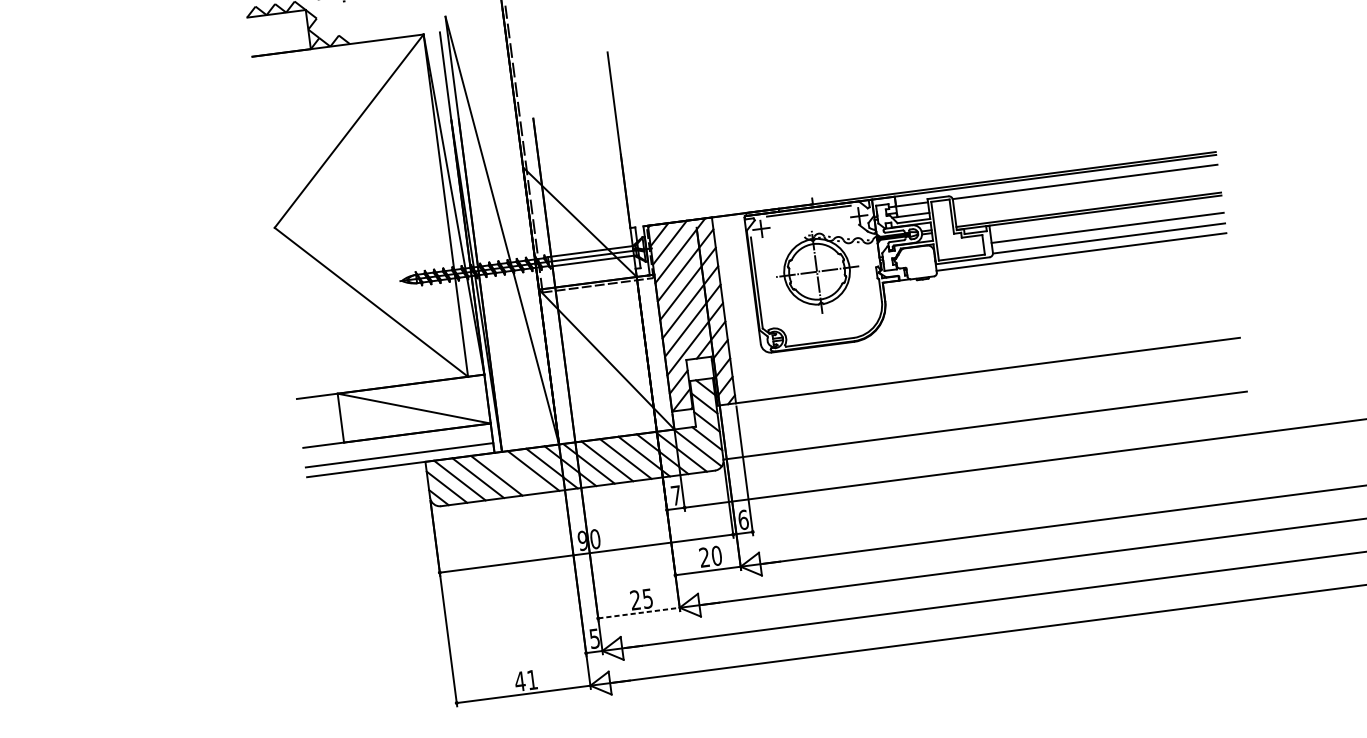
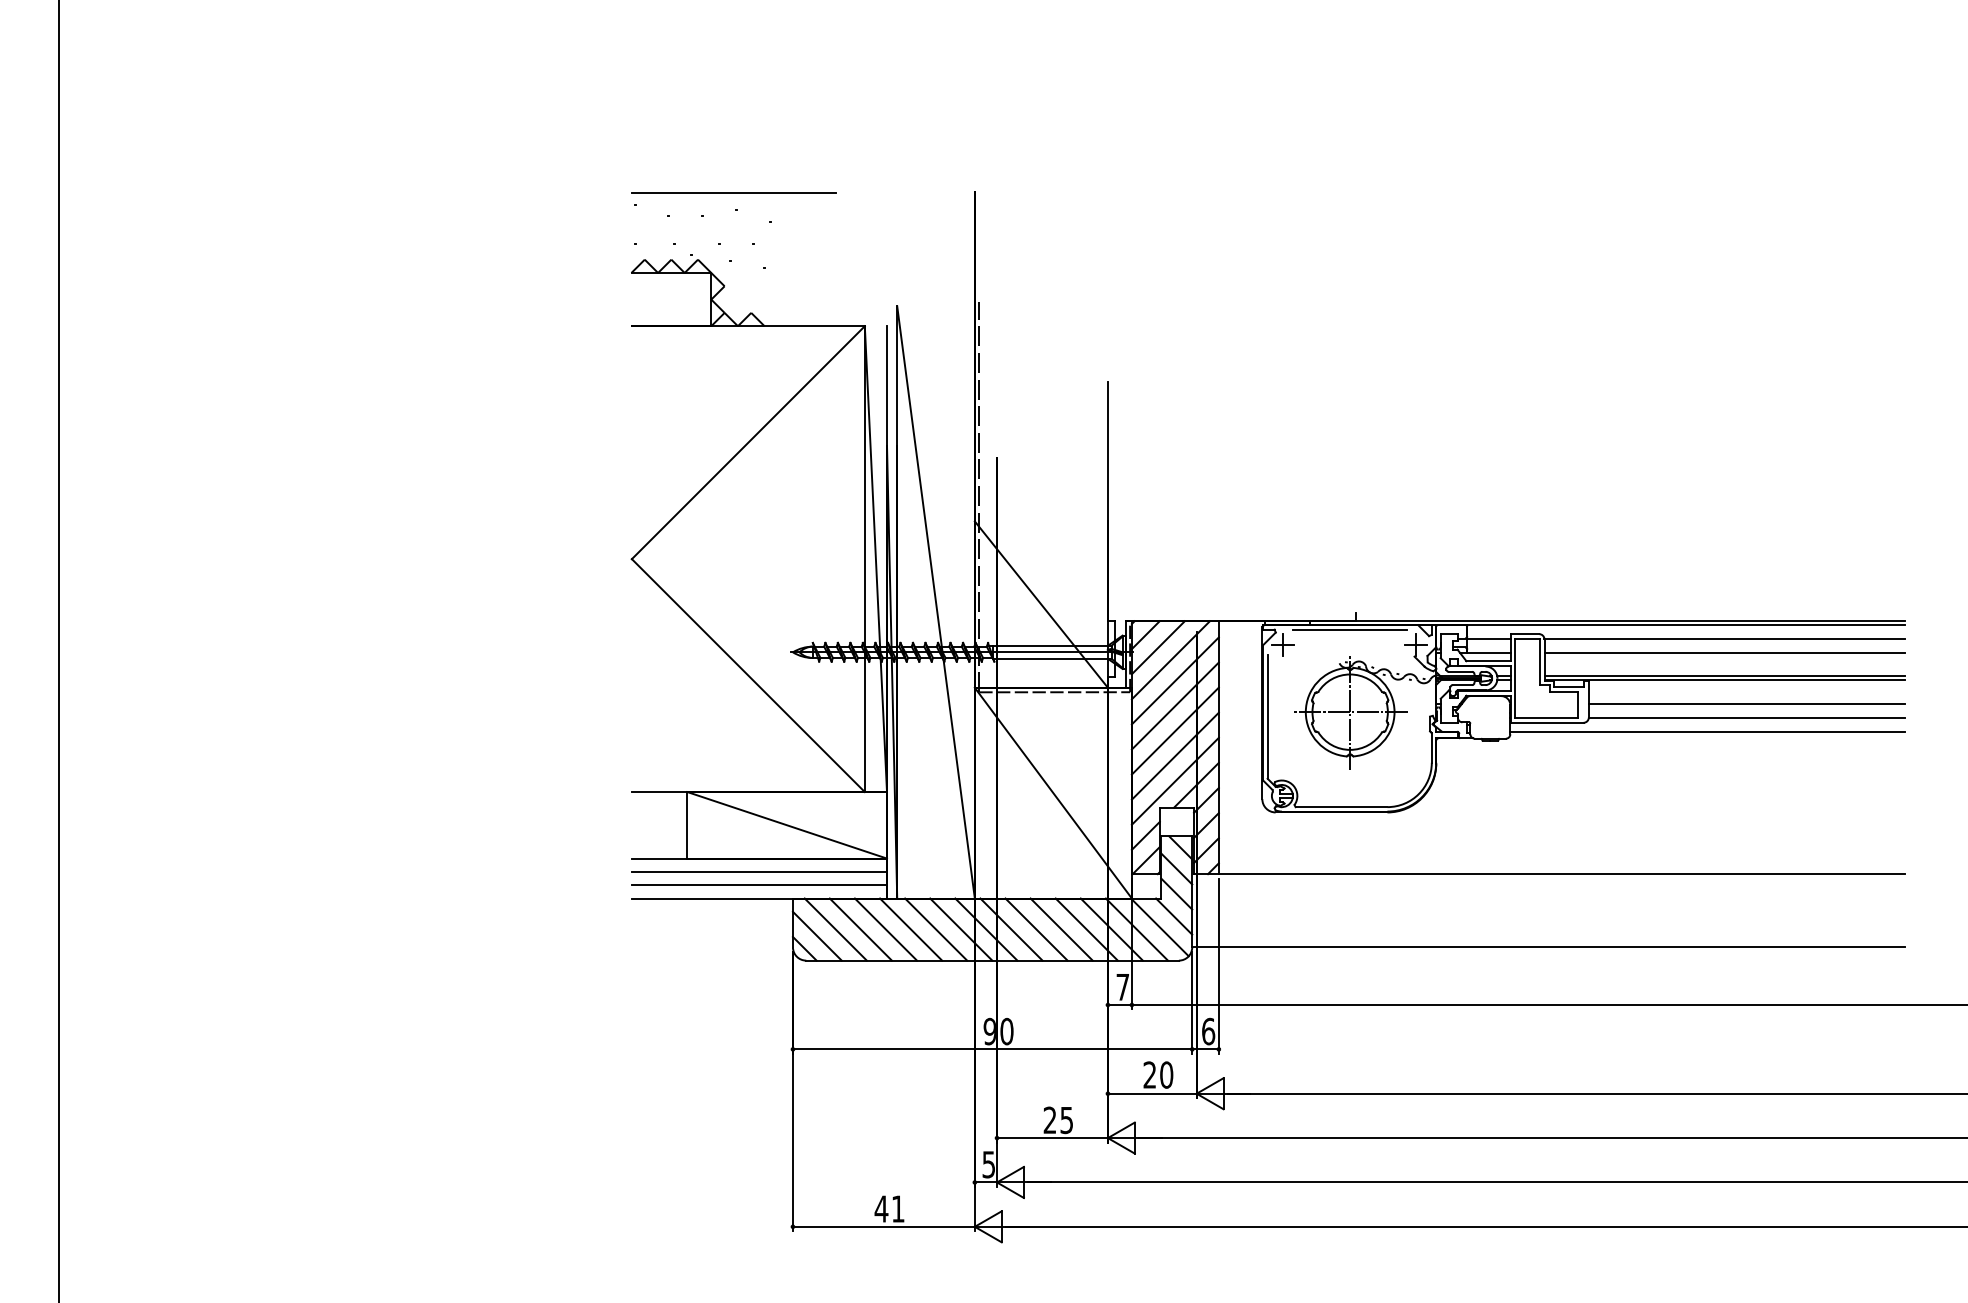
line: (1086, 192) -> (1724, 652), added
line: (398, 445) -> (759, 871), added
line: (515, 473) -> (911, 929), added
line: (639, 613) -> (1052, 1138), dashed -> solid

